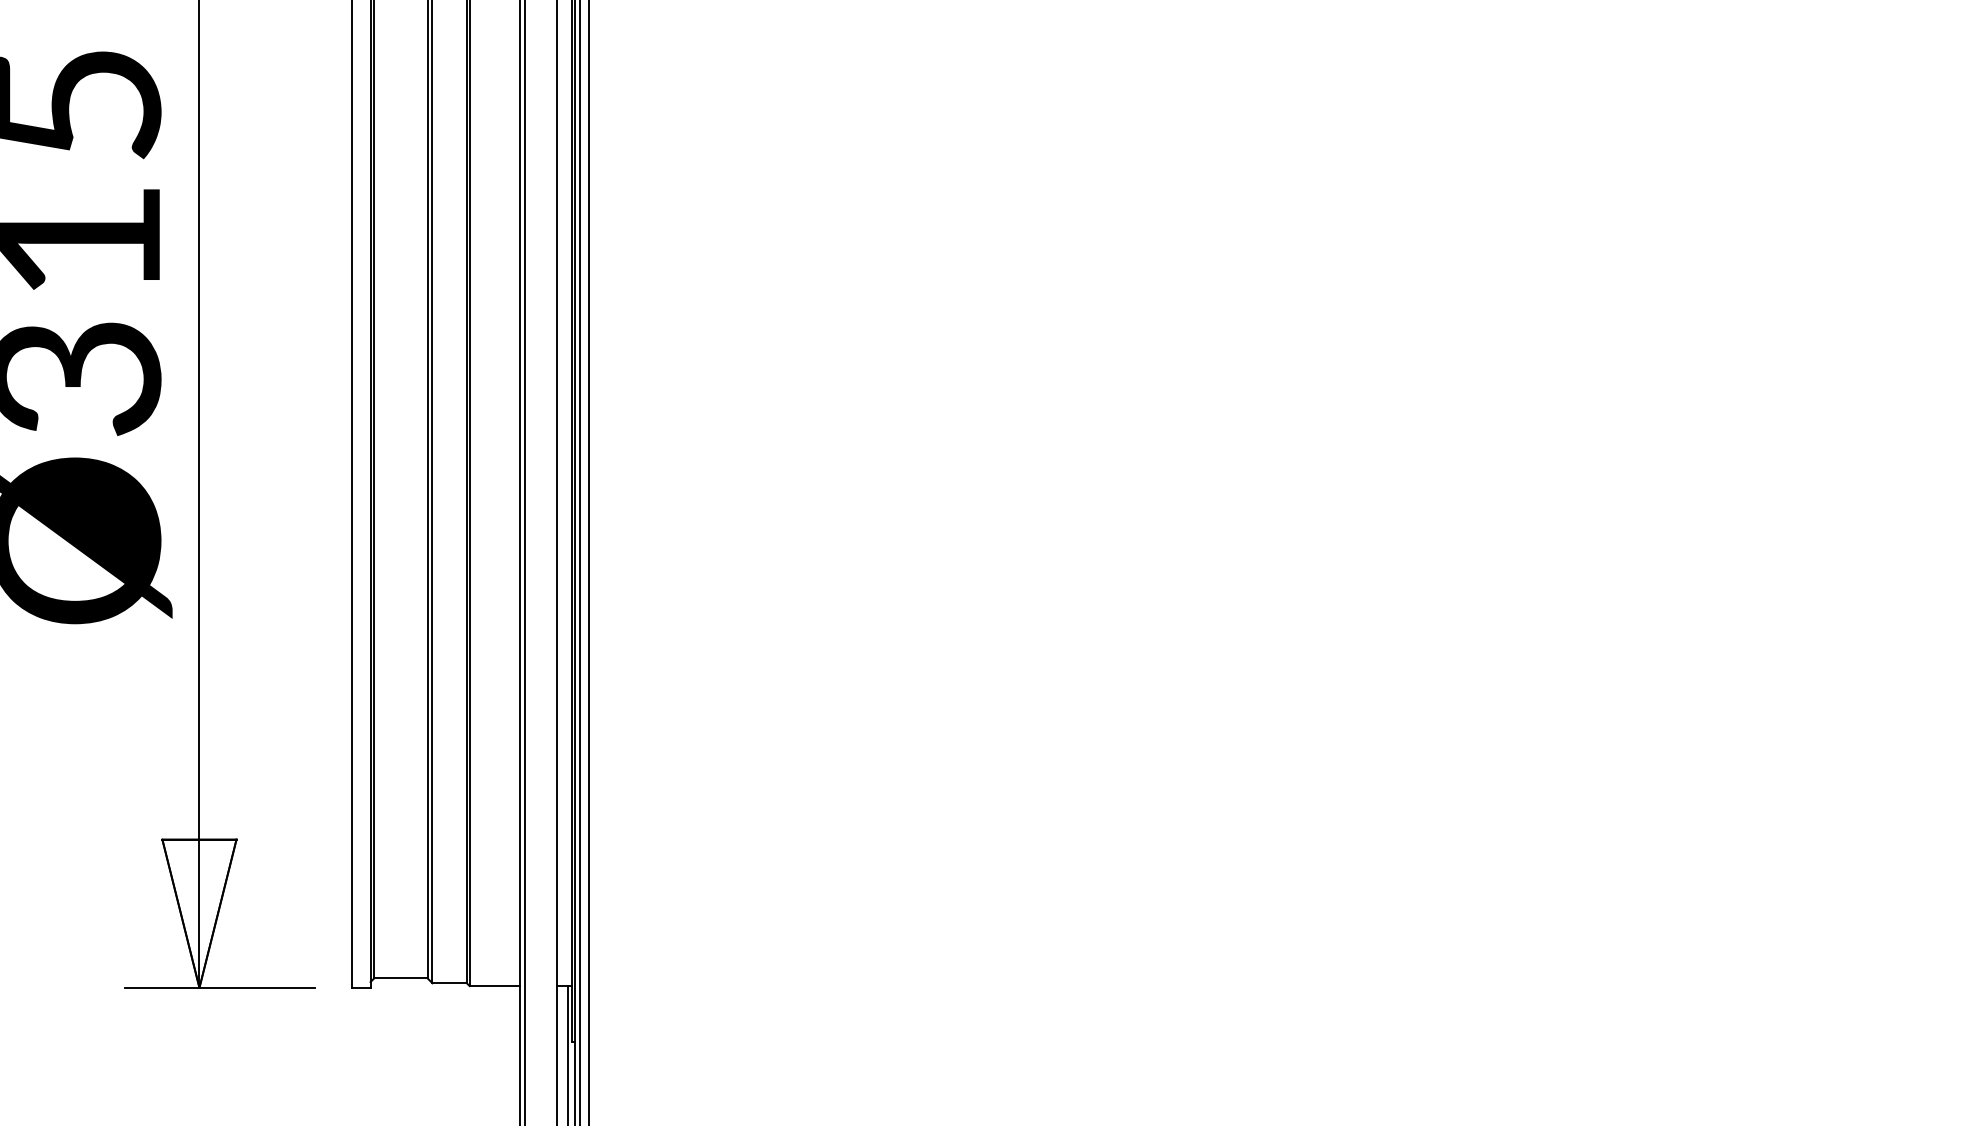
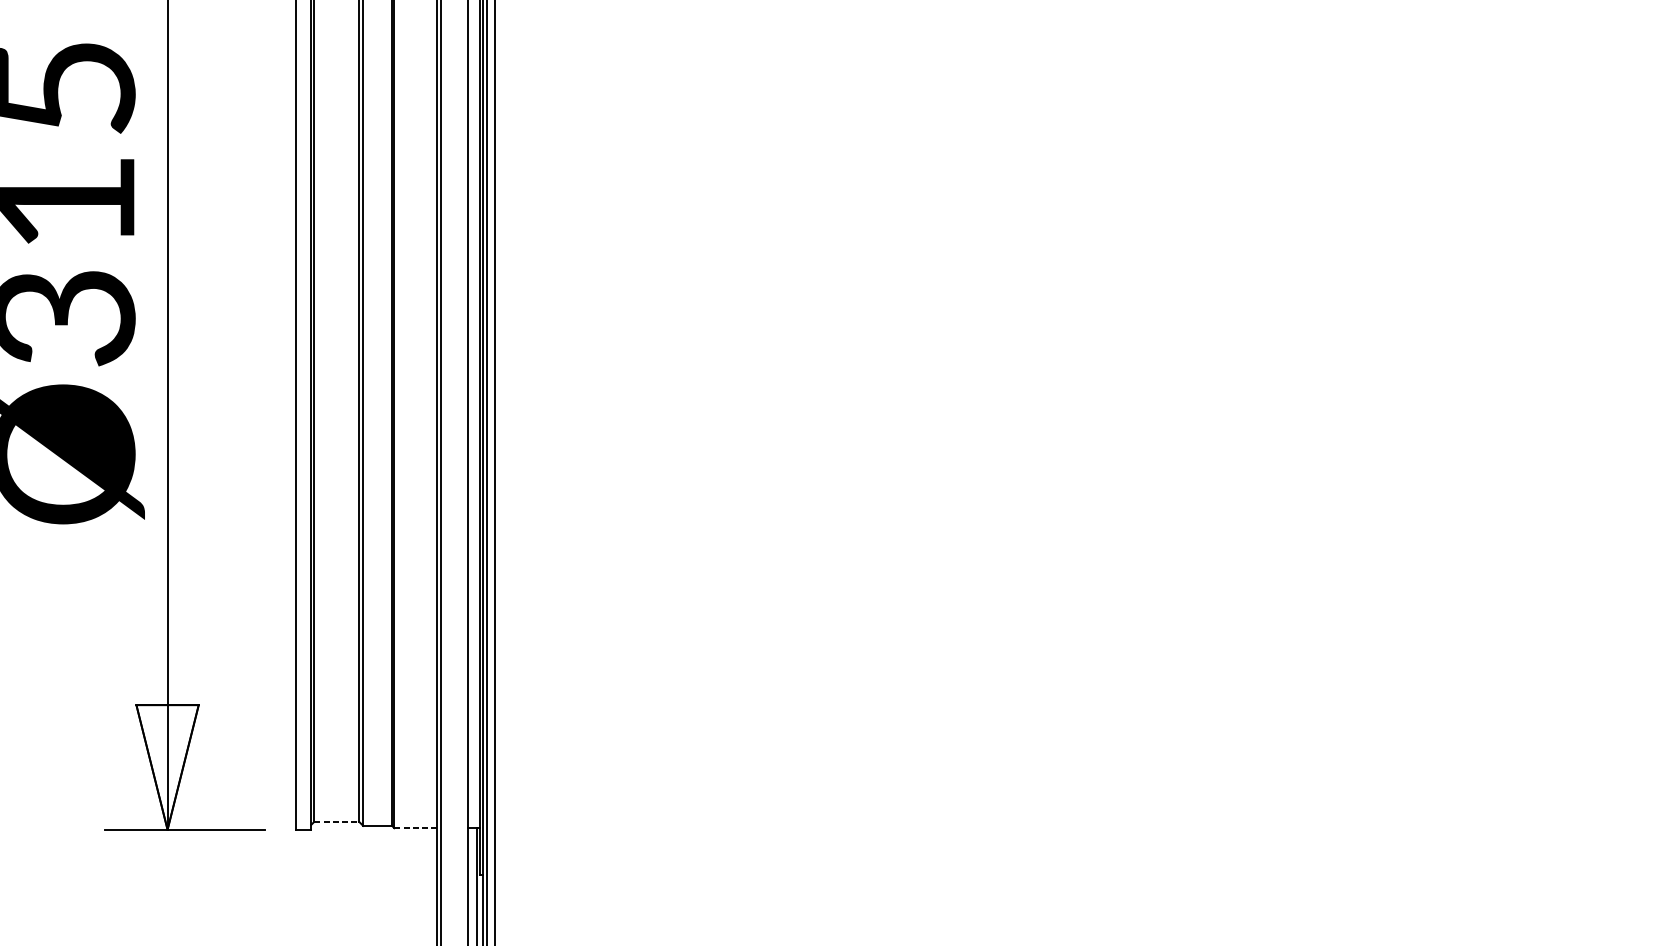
line: (400, 978) -> (336, 821), solid -> dashed
line: (495, 986) -> (416, 828), solid -> dashed

